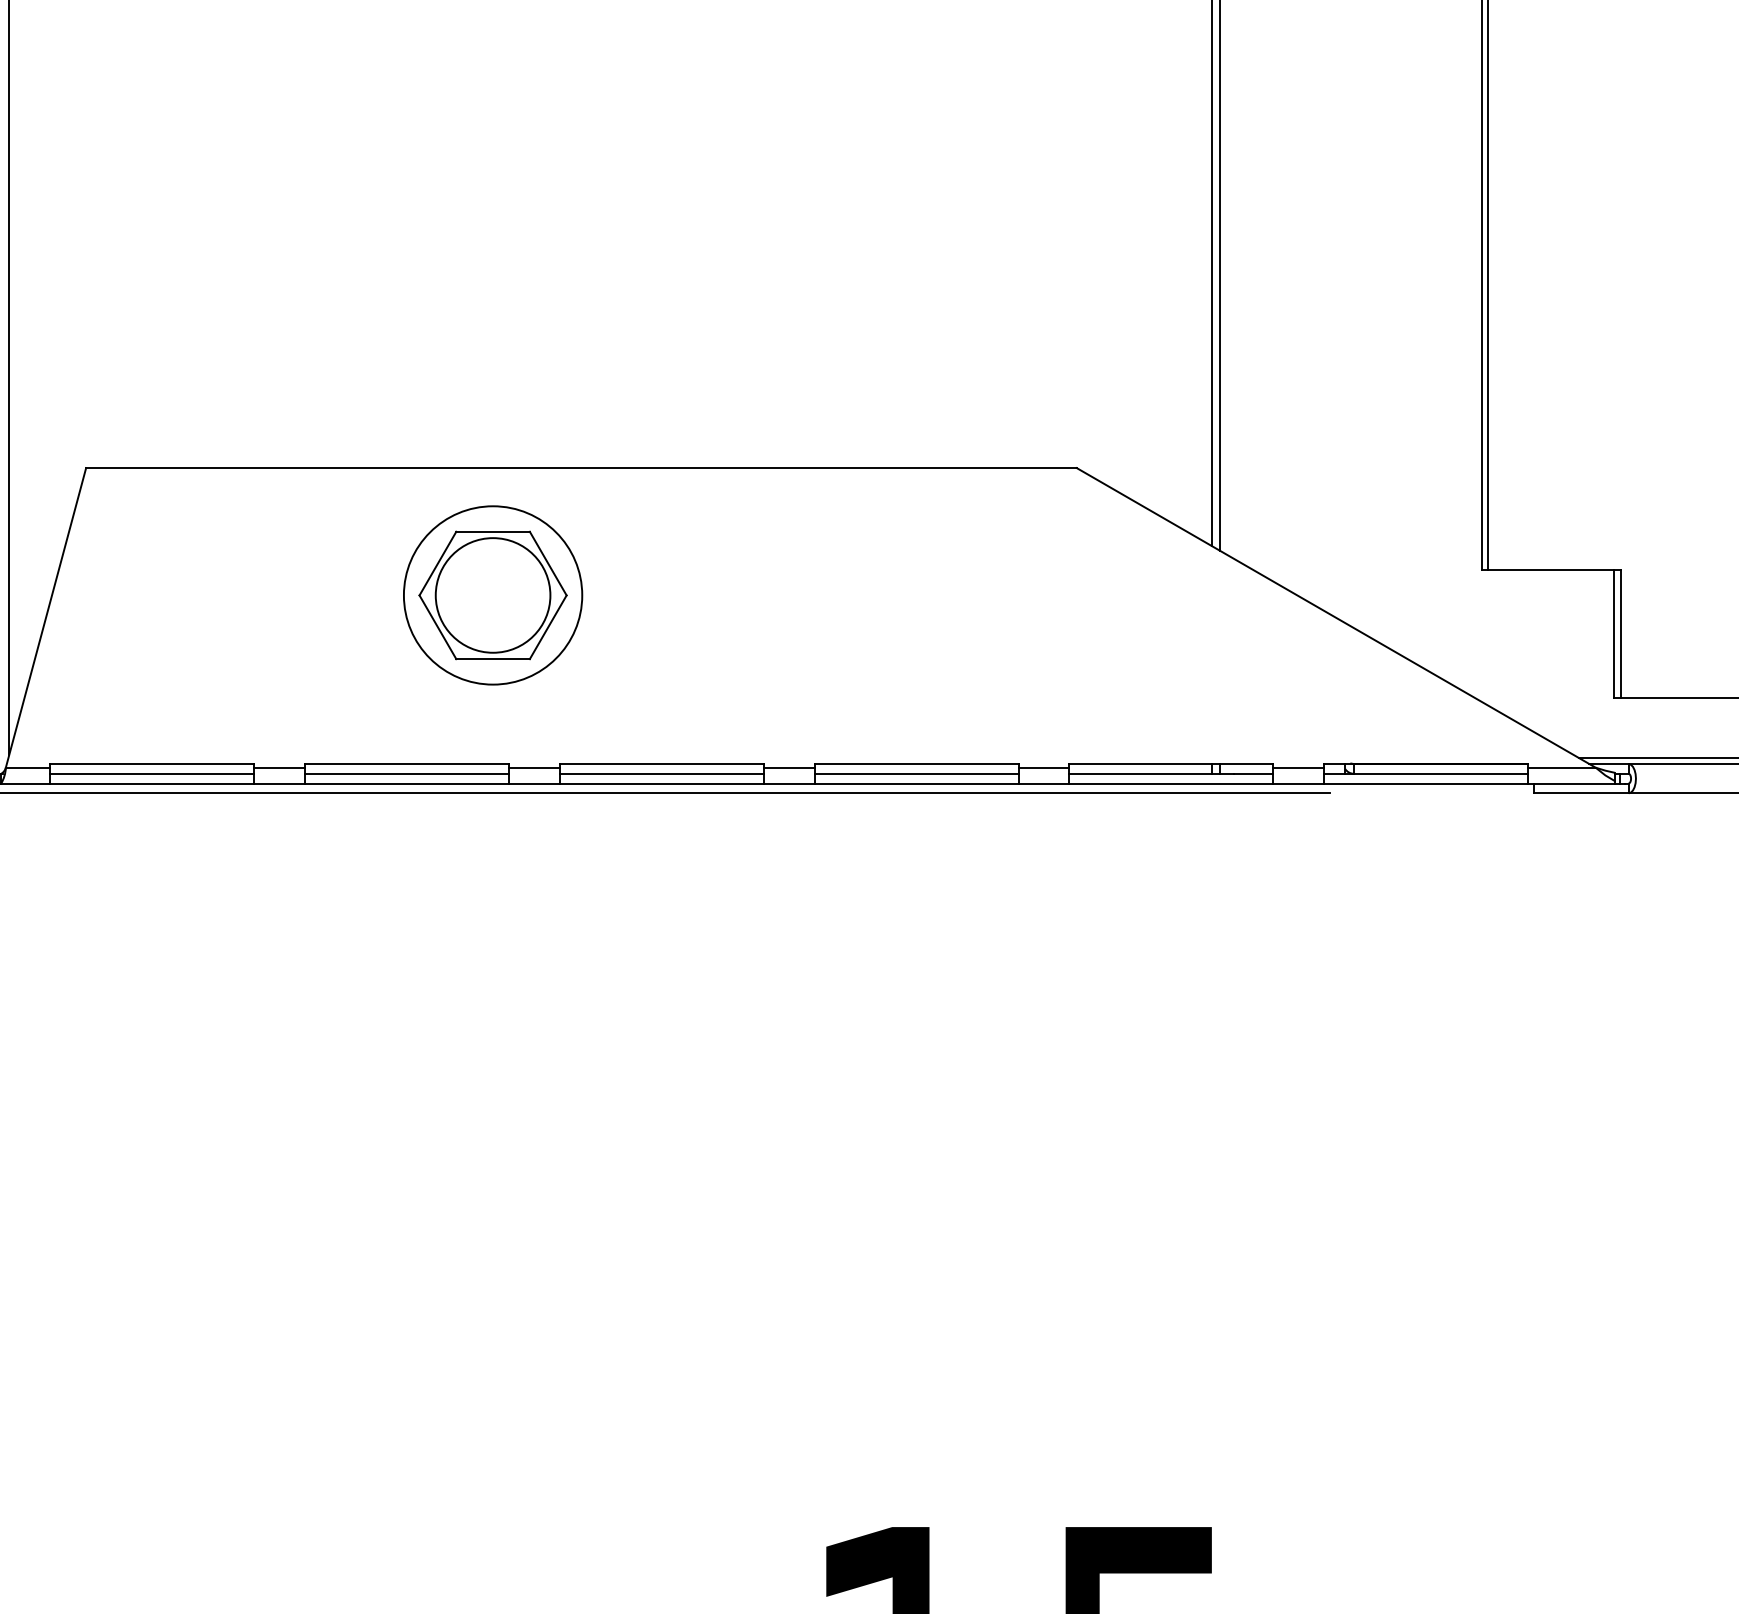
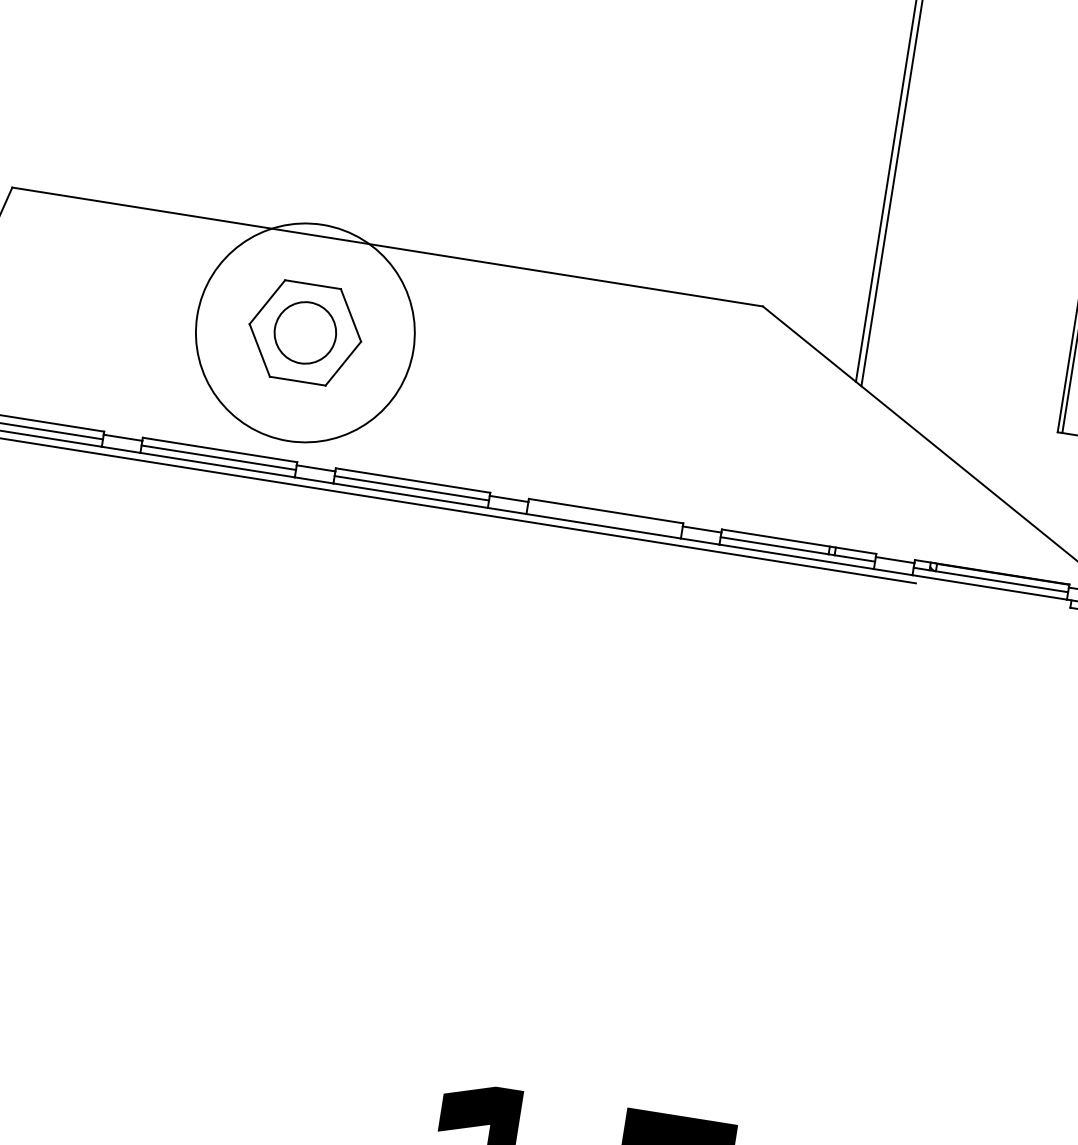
circle: (492, 595) -> (304, 332), size x0.7
circle: (492, 595) -> (304, 332), size x1.6
line: (916, 773) -> (604, 518), removed

